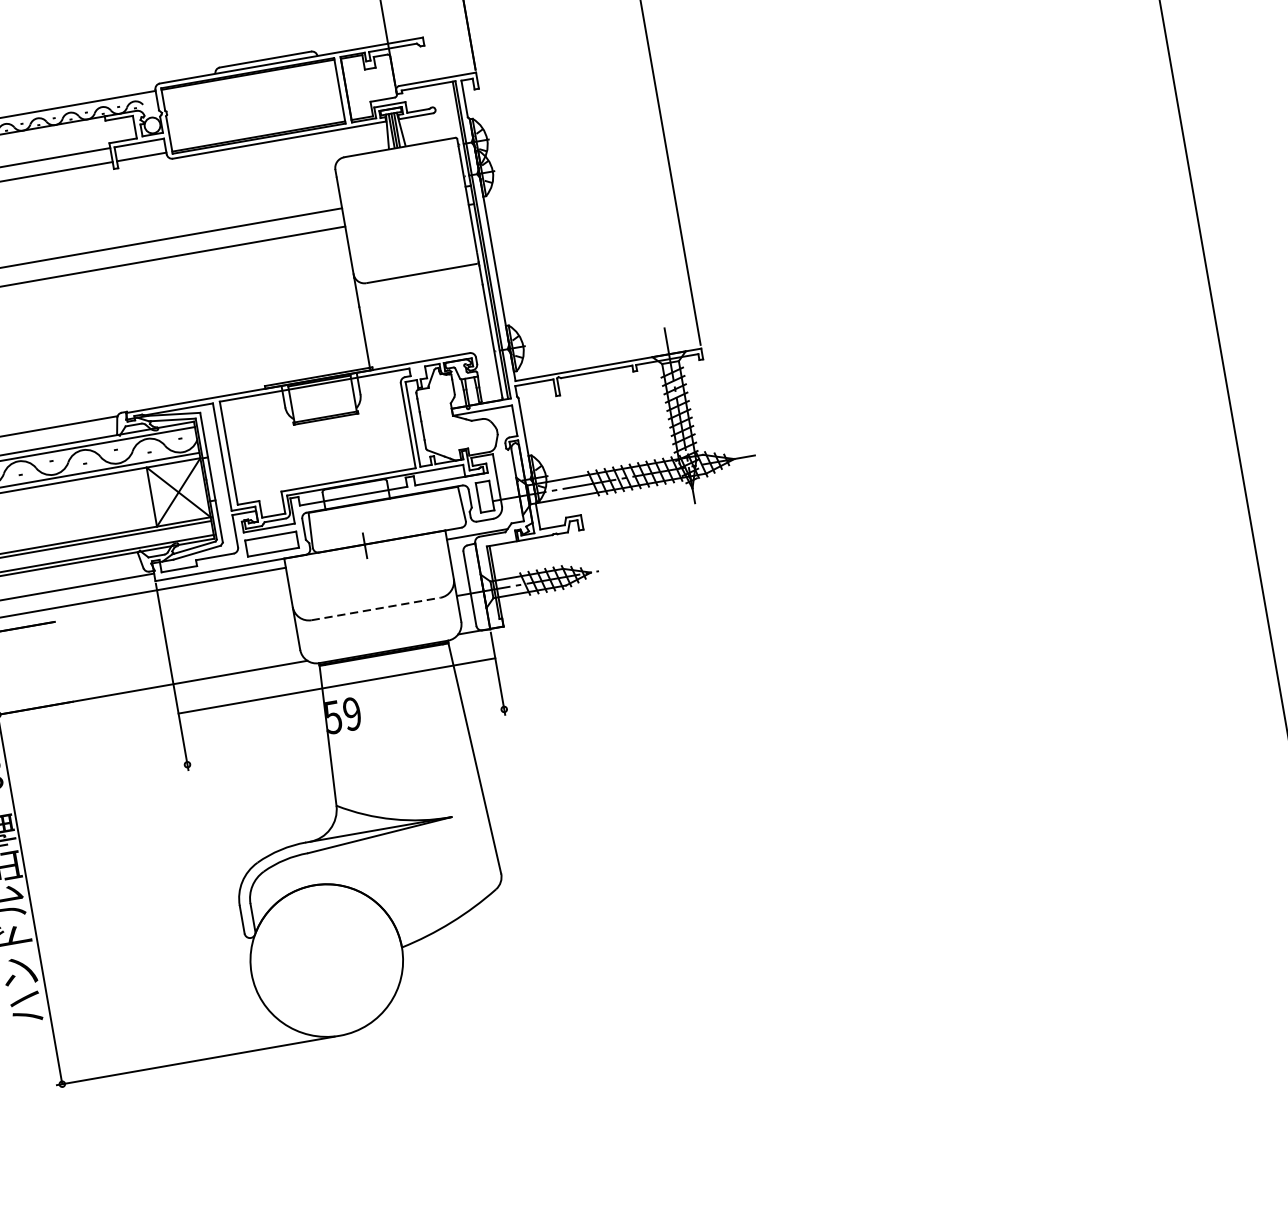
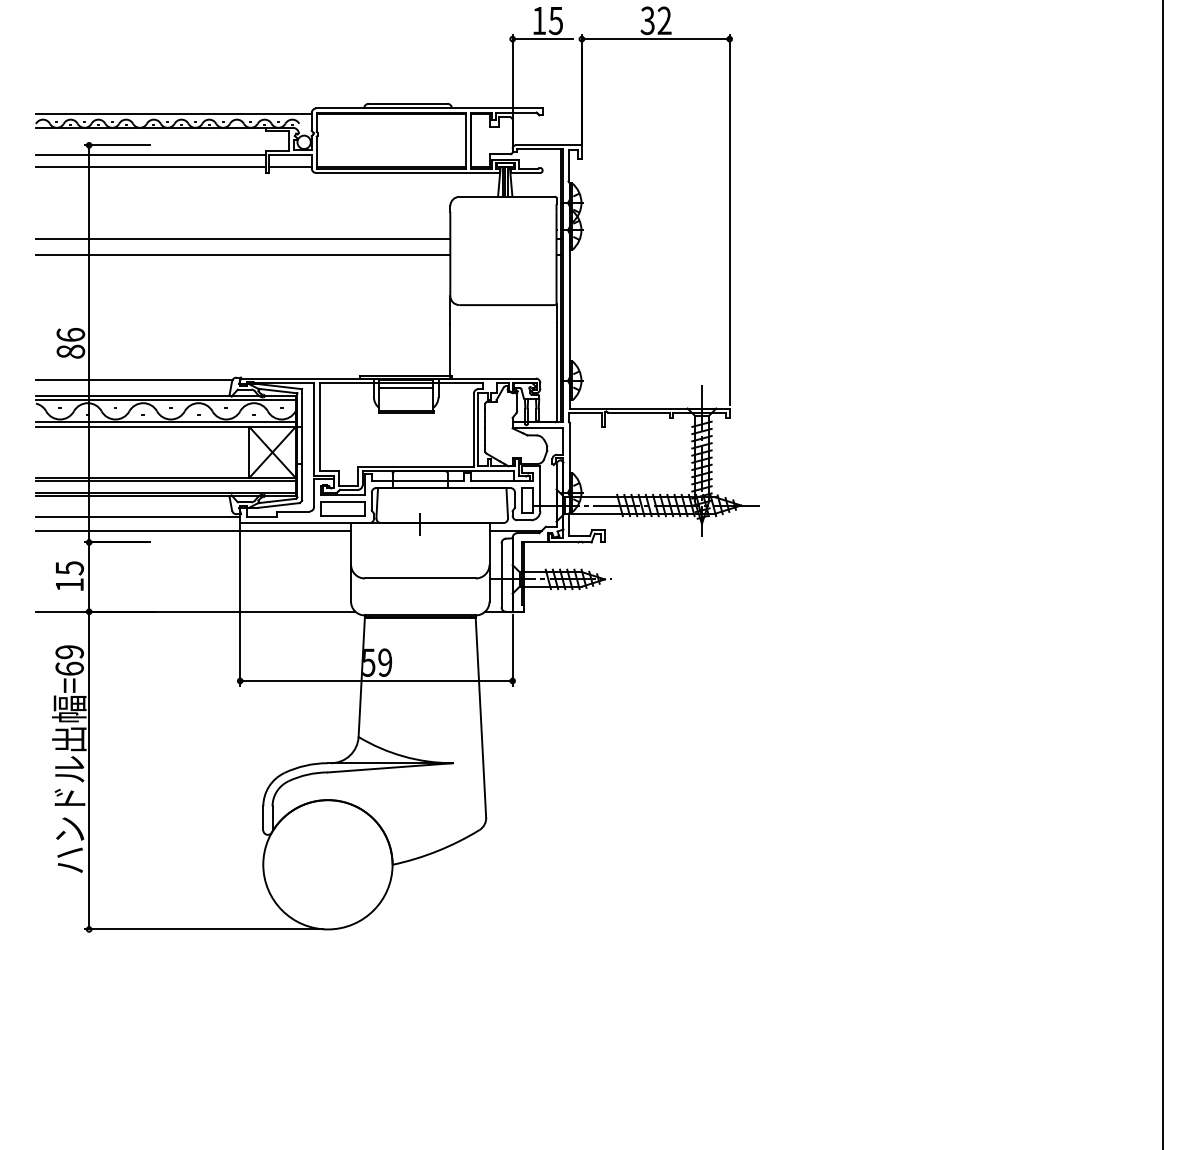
line: (321, 390) -> (406, 388), added
line: (376, 608) -> (420, 578), dashed -> solid
line: (337, 686) -> (376, 681), moved

